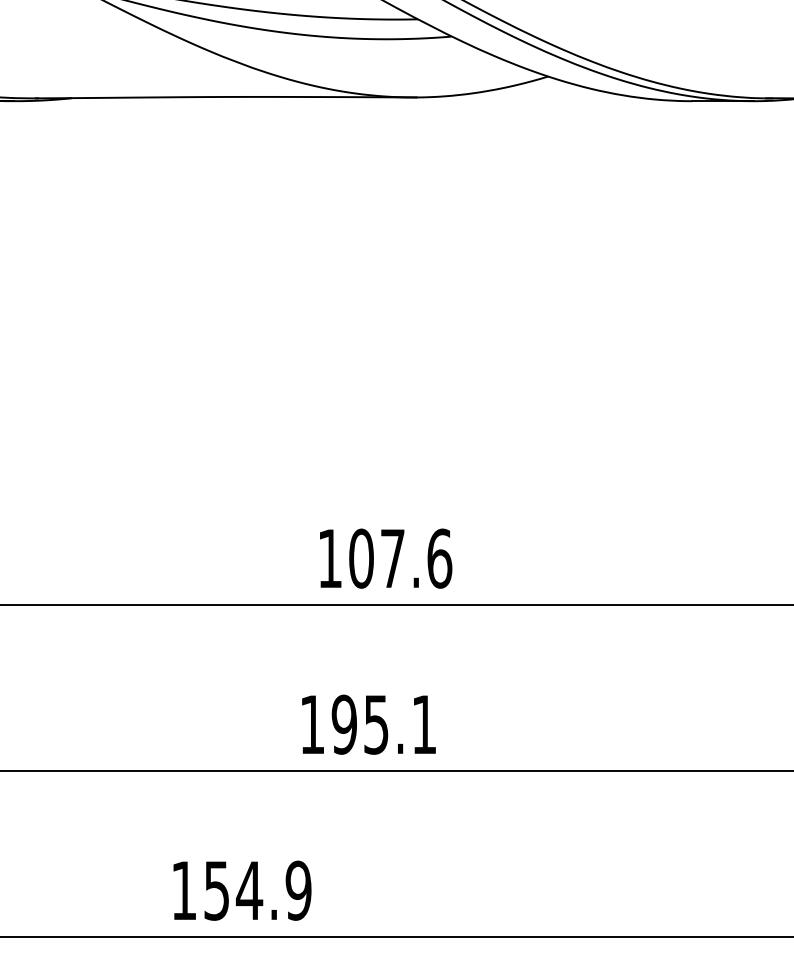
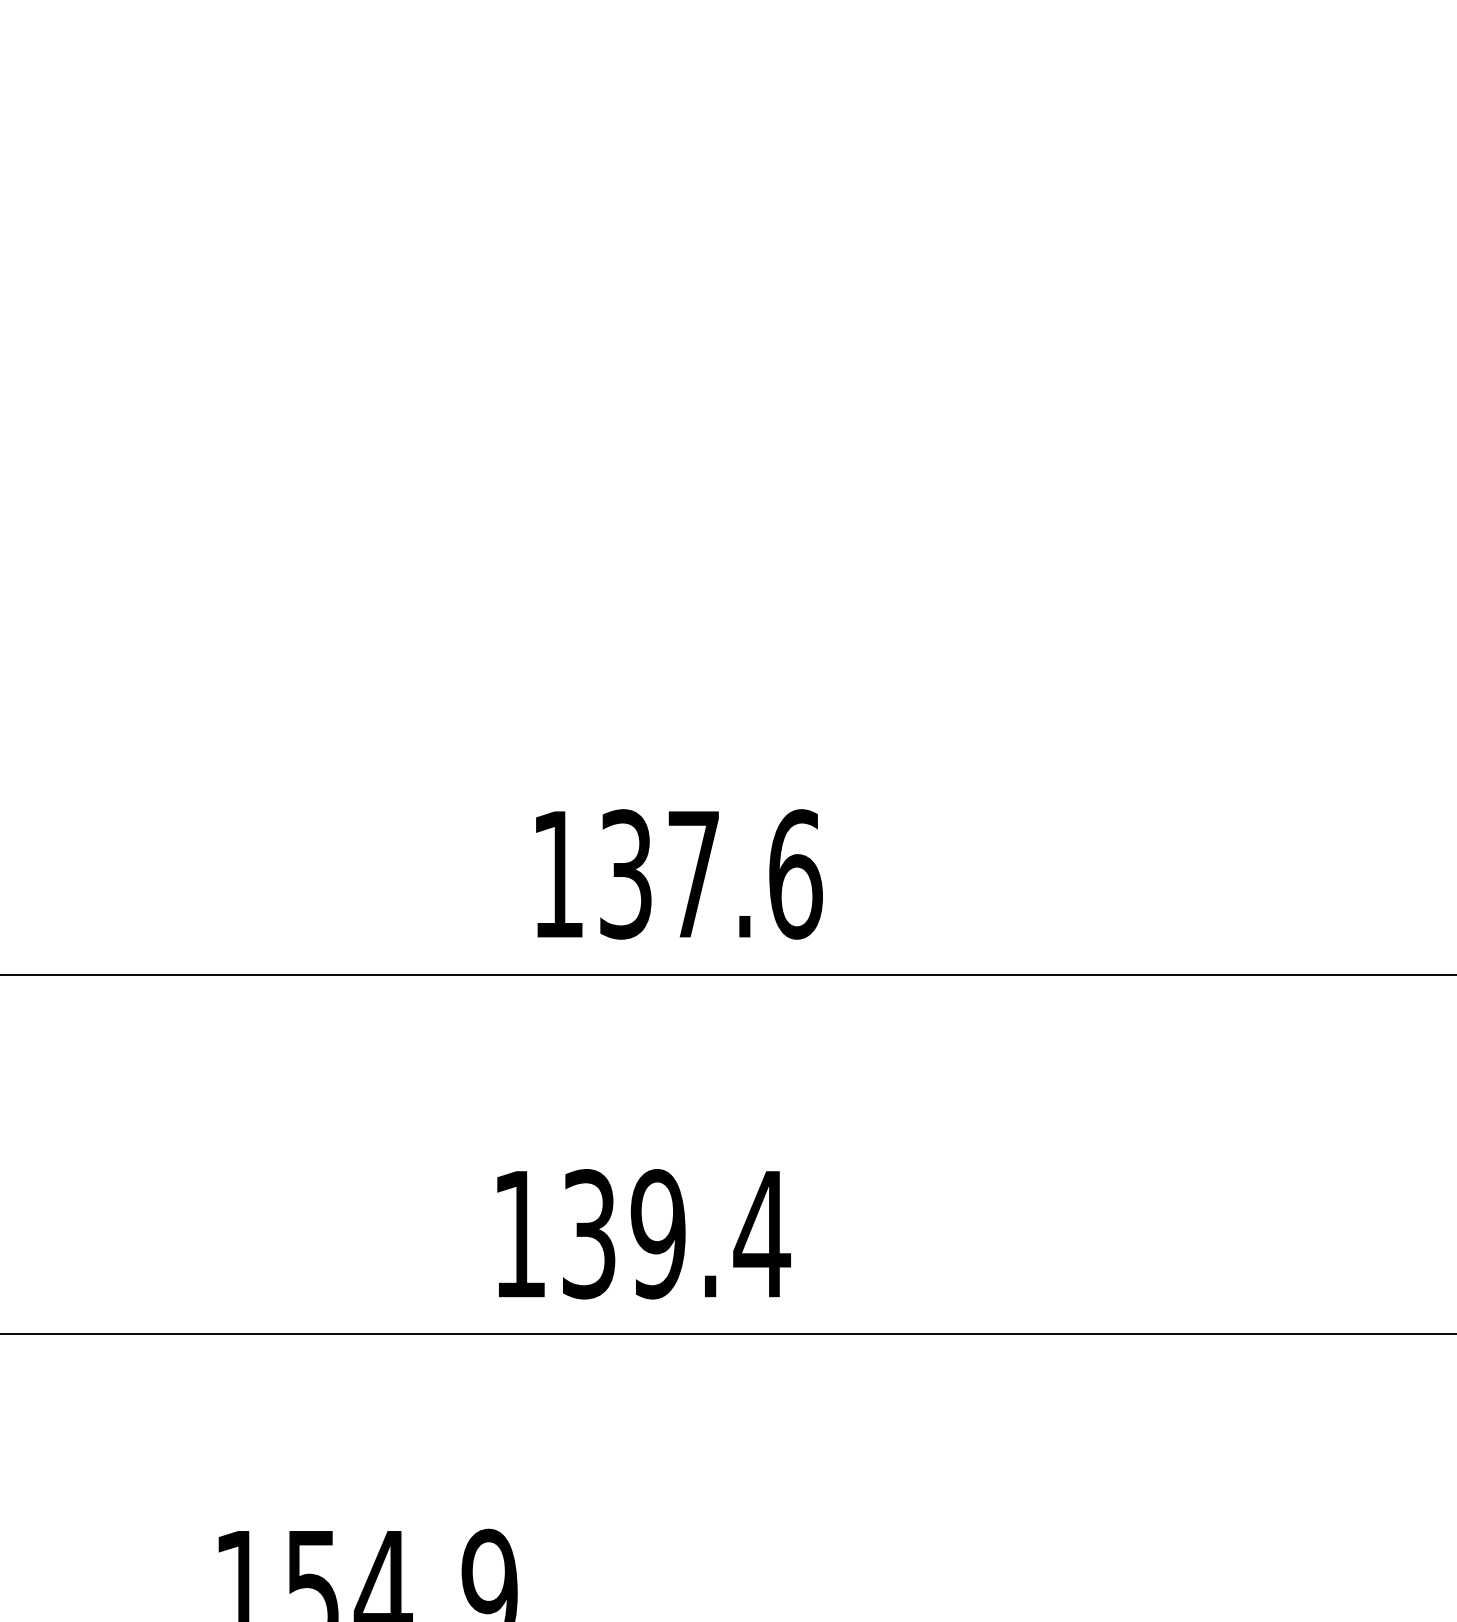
text: (361, 558) -> (625, 874), 107.6 -> 137.6
text: (384, 724) -> (675, 1233), 195.1 -> 139.4

